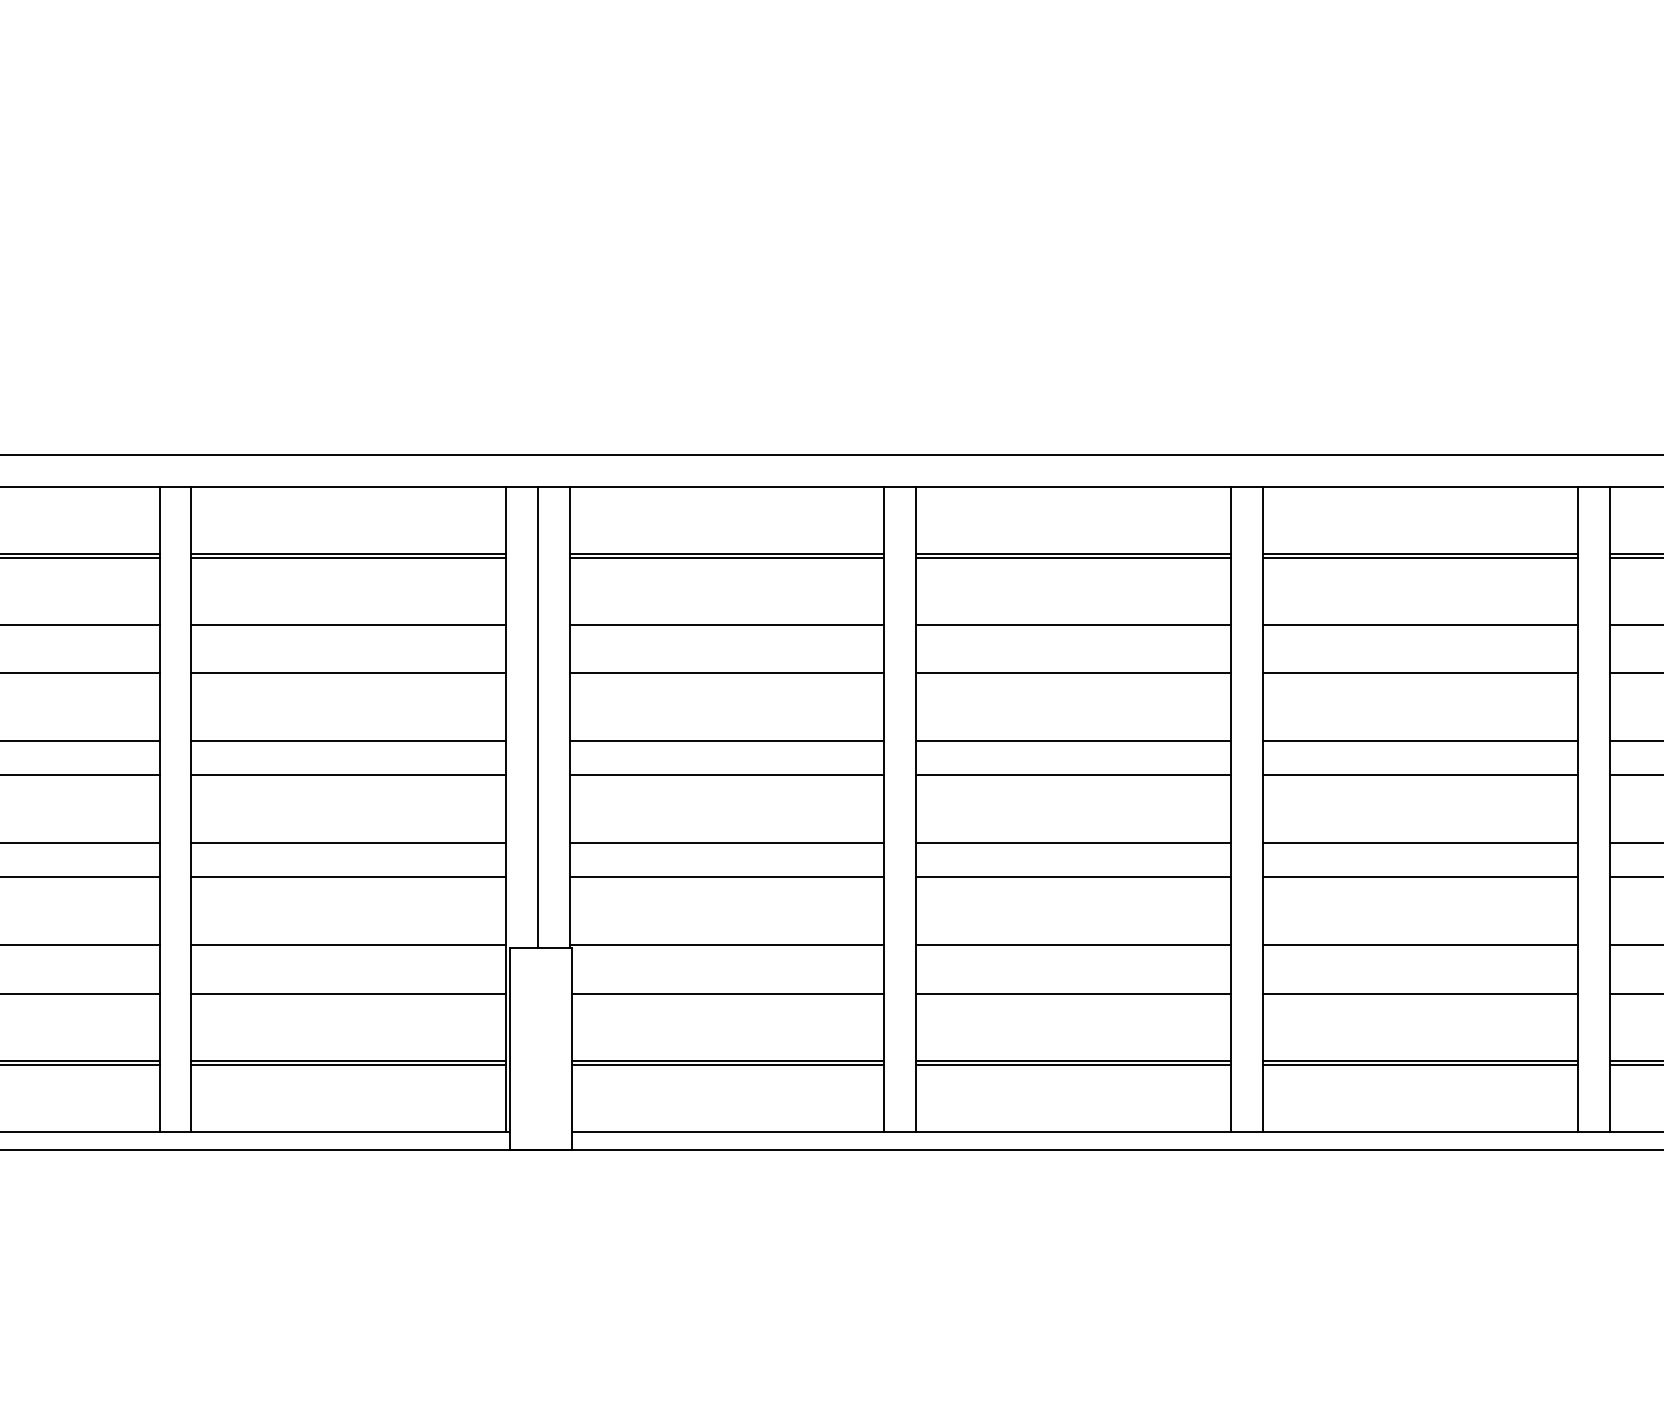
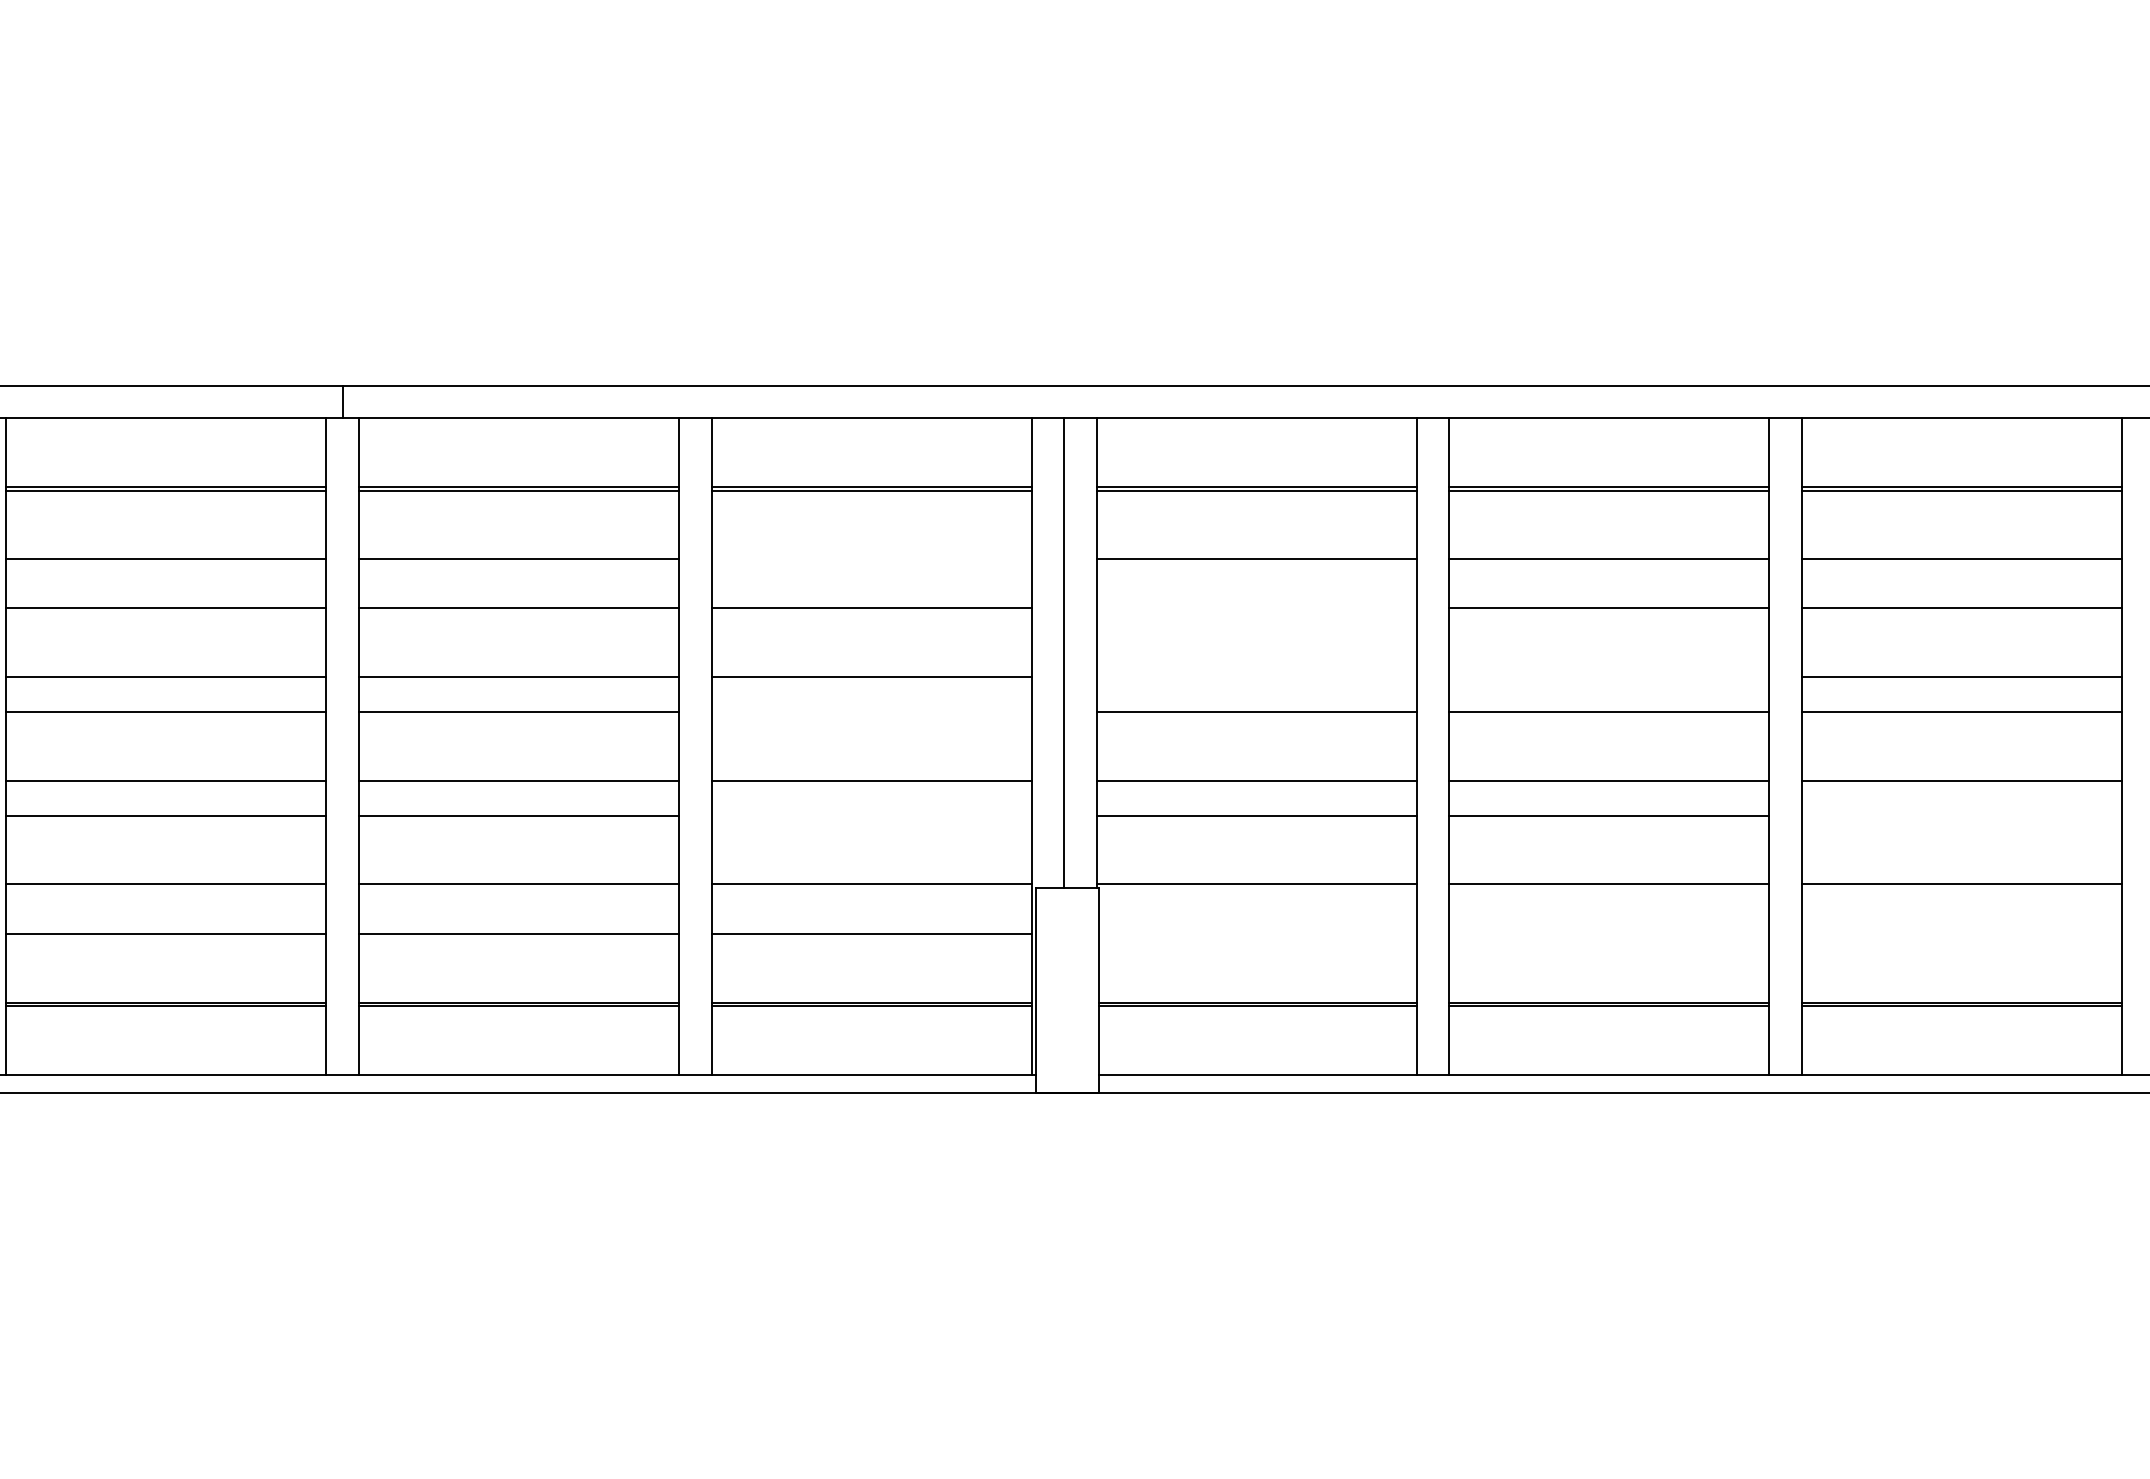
line: (348, 625) -> (871, 559), removed
line: (726, 673) -> (1256, 608), removed
line: (726, 740) -> (1256, 676), removed
line: (1073, 740) -> (1609, 676), removed
line: (348, 775) -> (871, 712), removed
line: (348, 877) -> (871, 815), removed
line: (1419, 877) -> (1961, 815), removed
line: (727, 994) -> (1257, 934), removed
line: (1073, 994) -> (1609, 934), removed
line: (1419, 994) -> (1961, 934), removed

